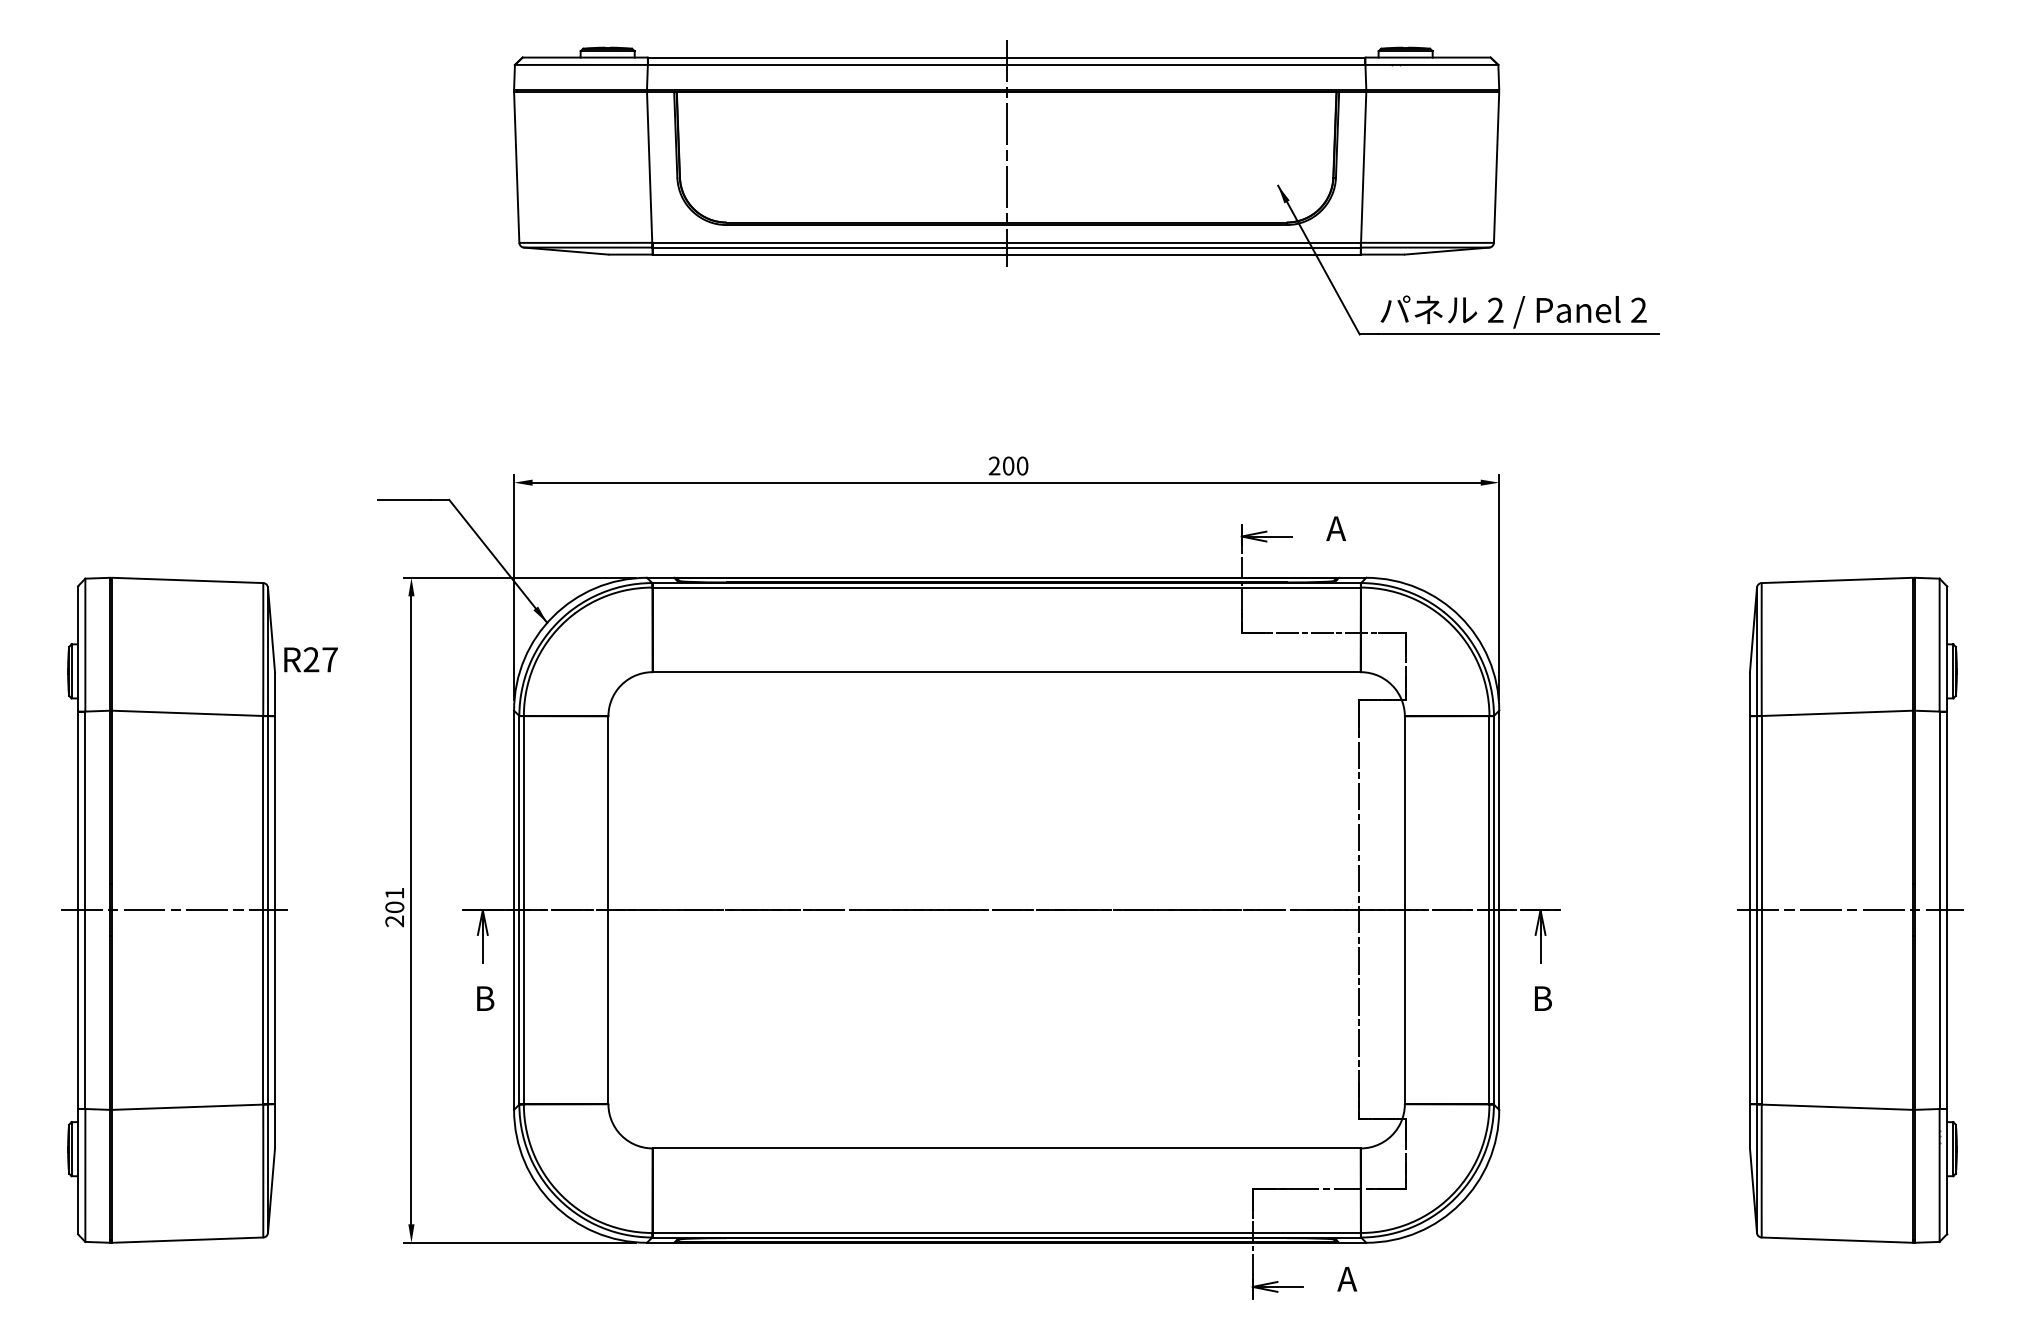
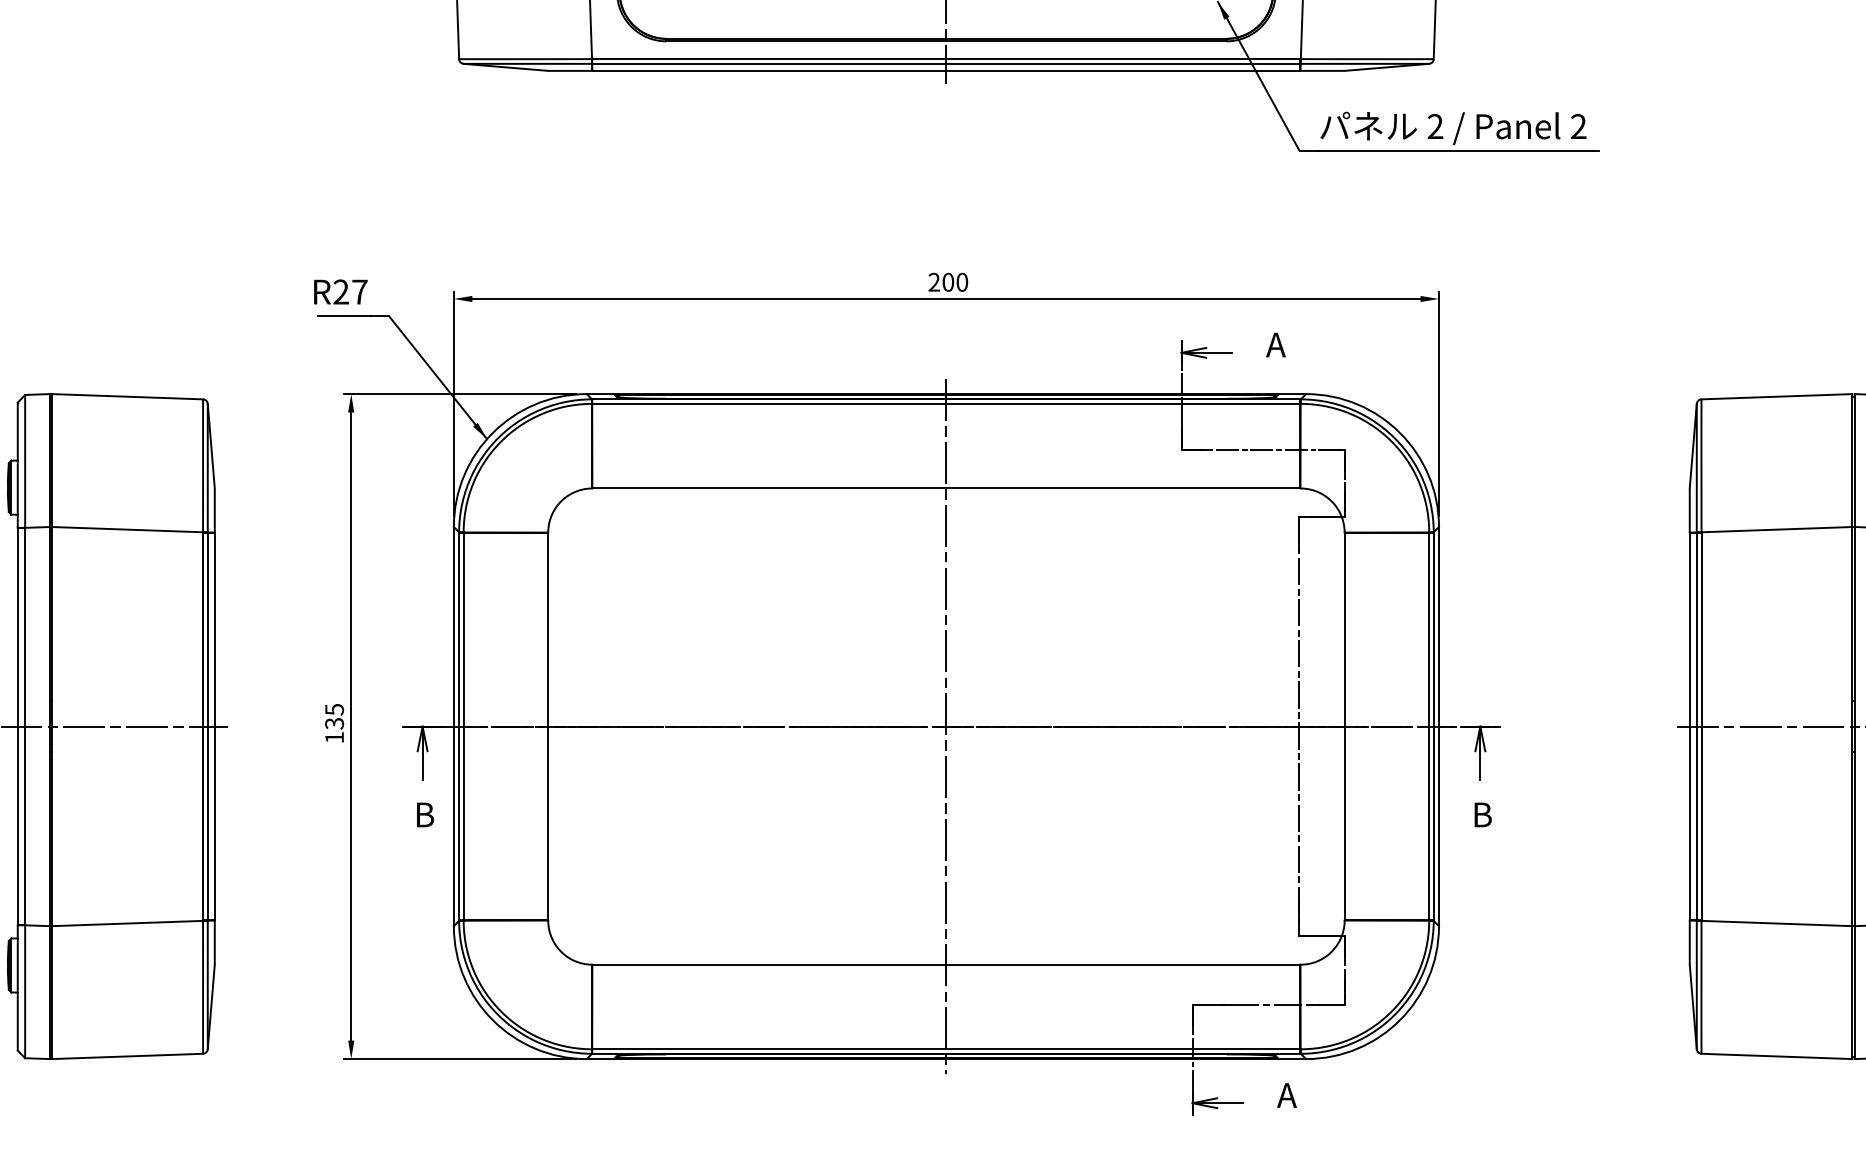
text: (310, 659) -> (340, 291), moved
text: (394, 907) -> (334, 723), 201 -> 135
line: (1006, 909) -> (946, 725), added

